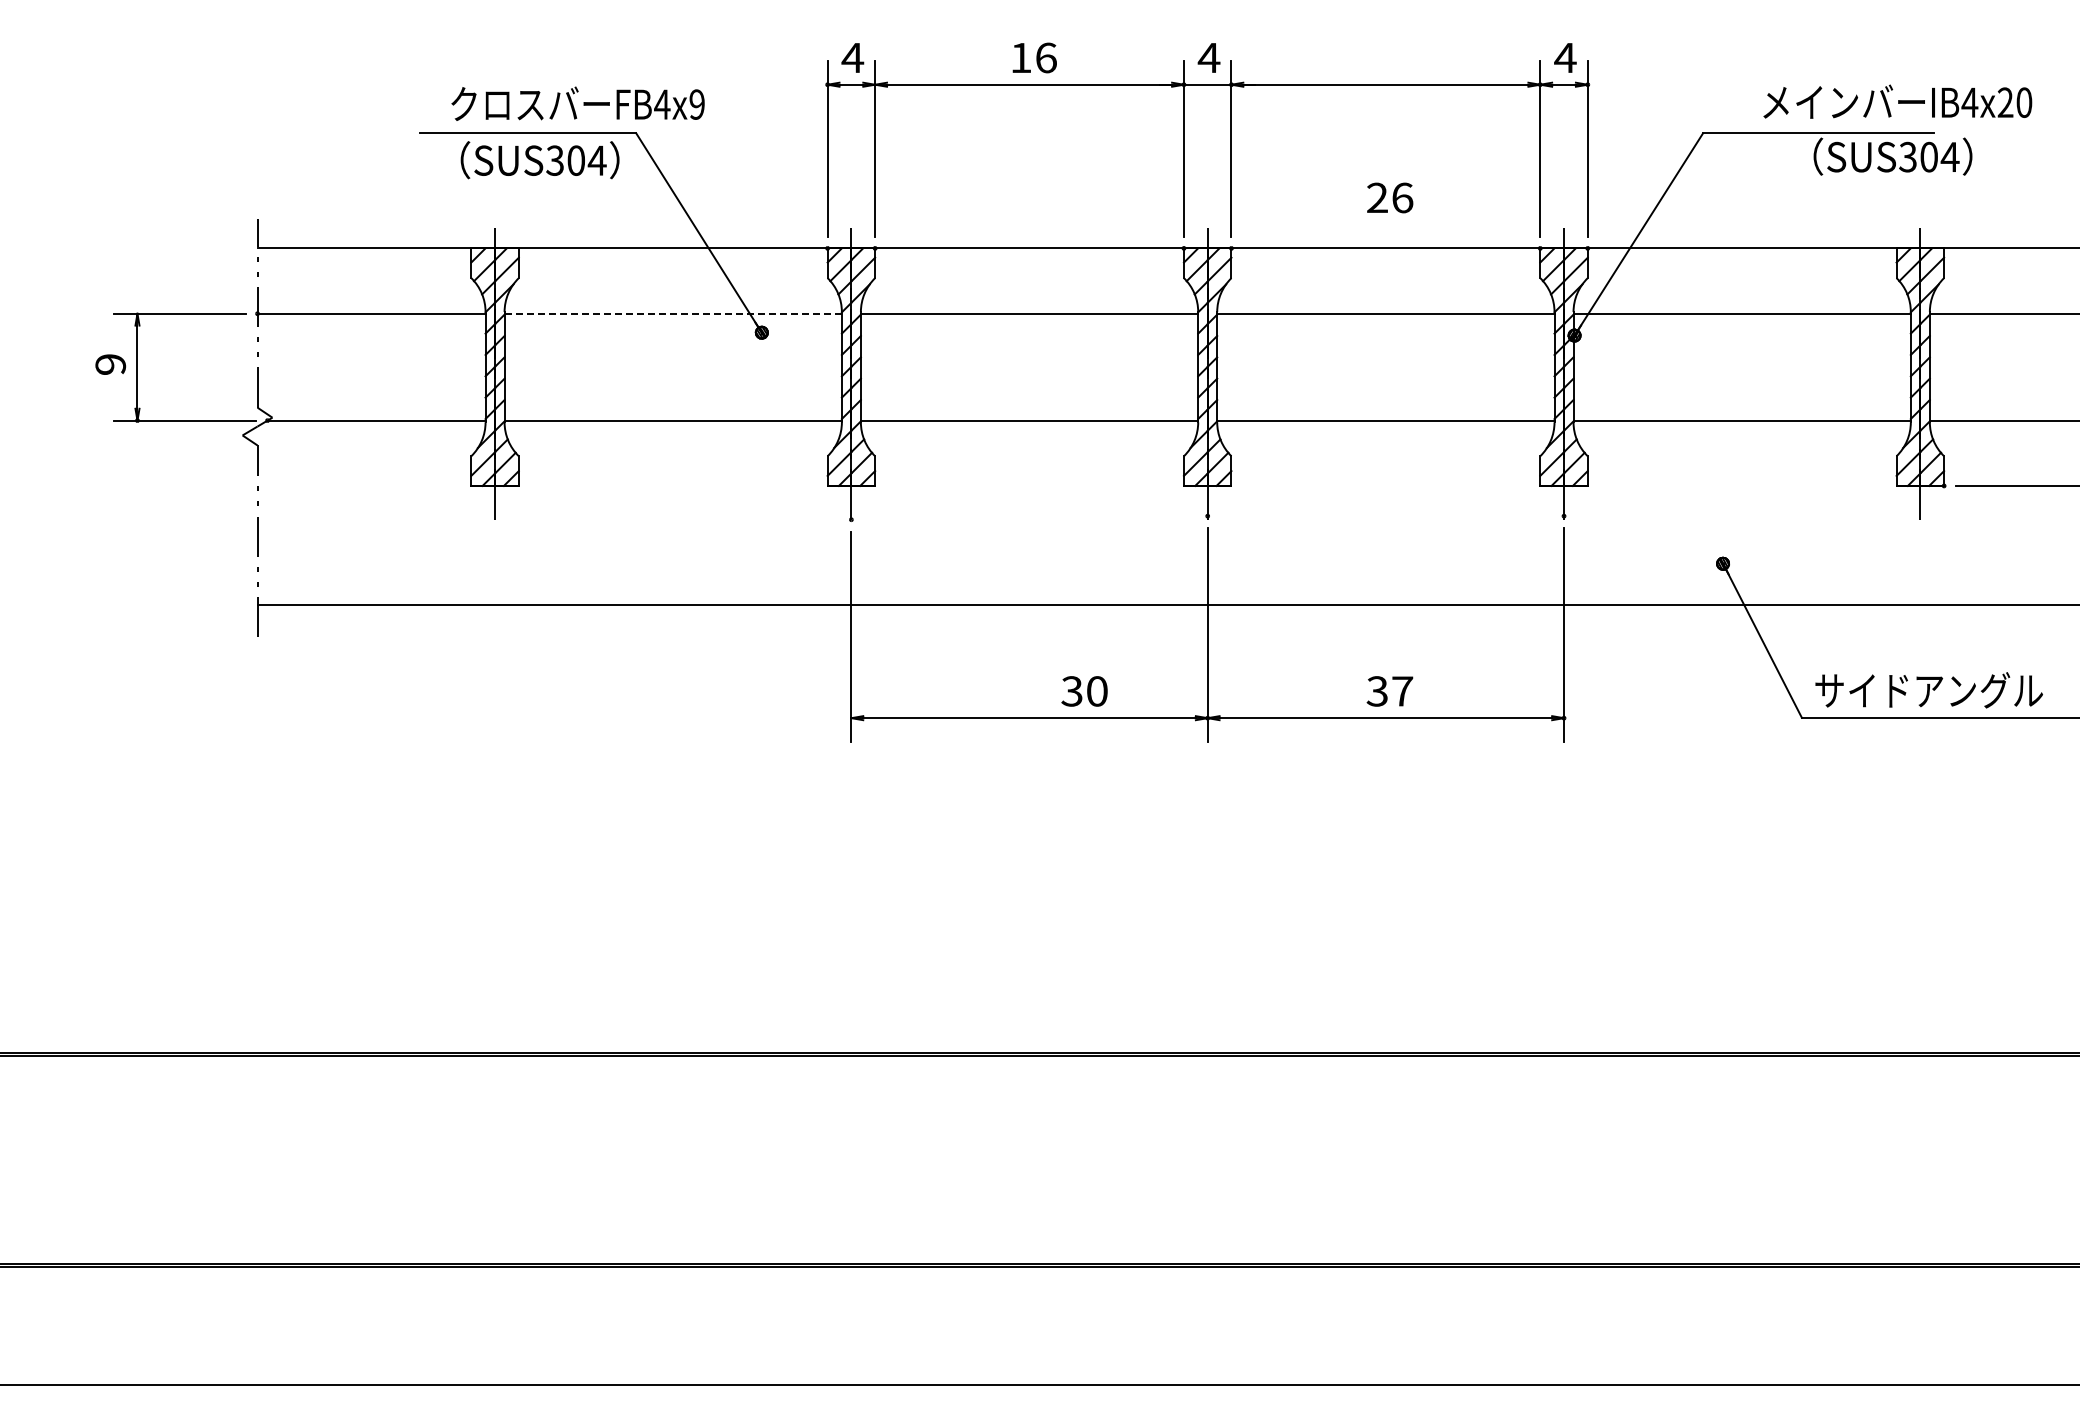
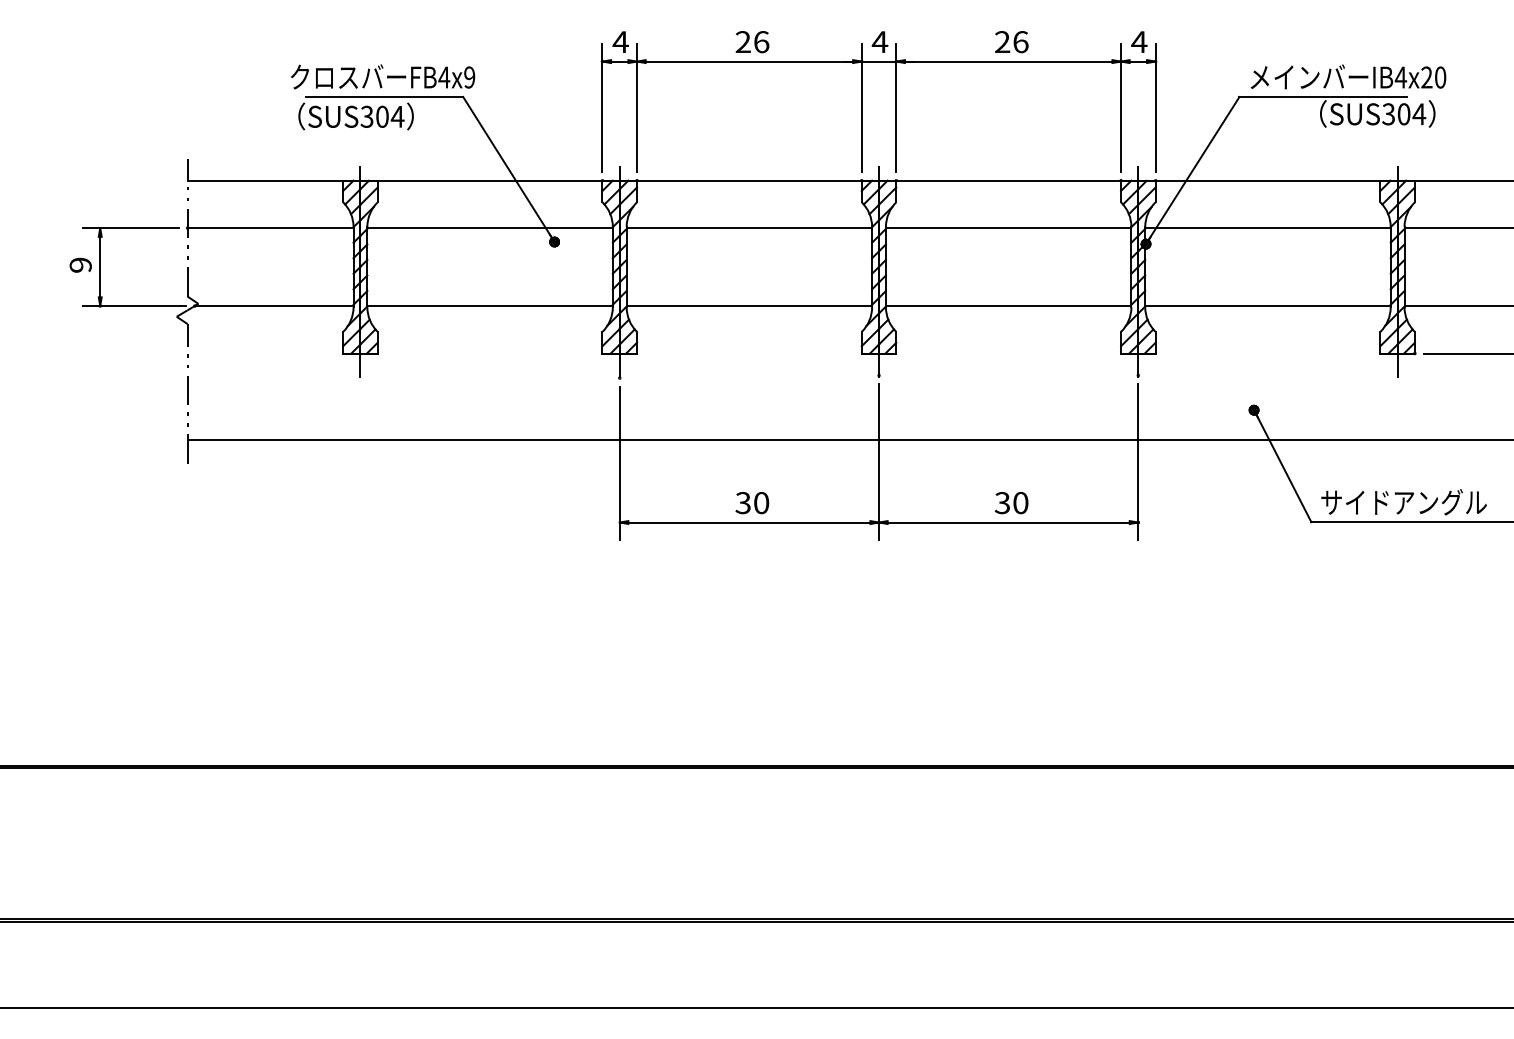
text: (1020, 57) -> (742, 41), 16 -> 26
text: (1897, 101) -> (1348, 76), moved
text: (577, 103) -> (382, 76), moved
text: (539, 160) -> (355, 116), moved
text: (1390, 197) -> (1012, 41), moved
line: (673, 313) -> (490, 228), dashed -> solid
text: (1084, 691) -> (752, 503), moved
text: (1402, 691) -> (1020, 503), 37 -> 30

